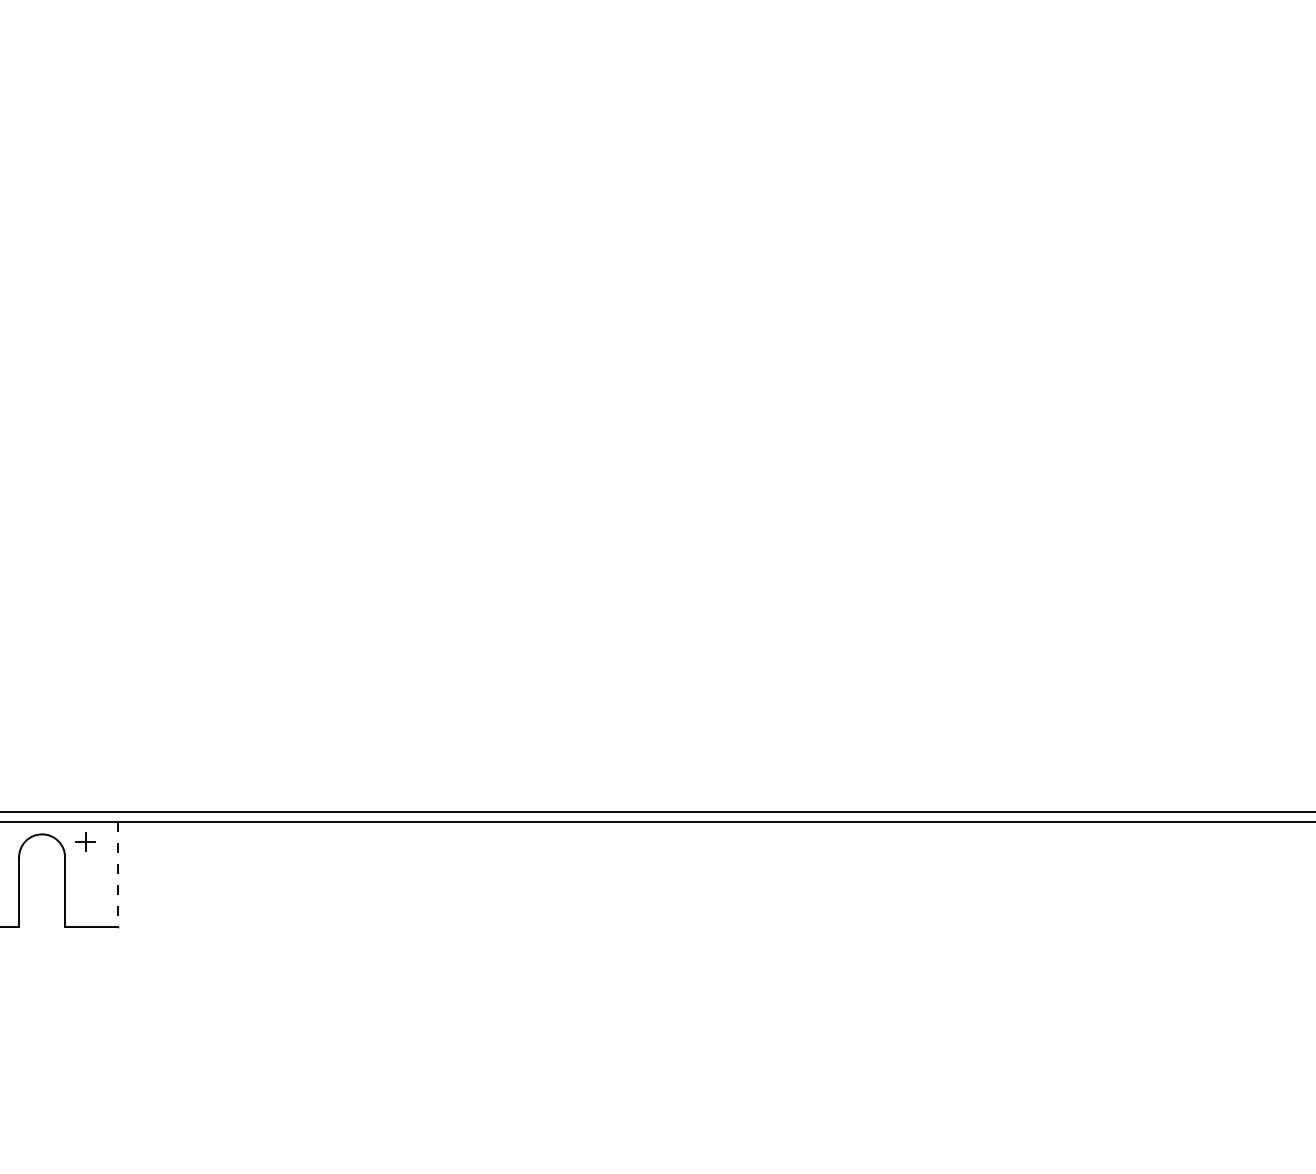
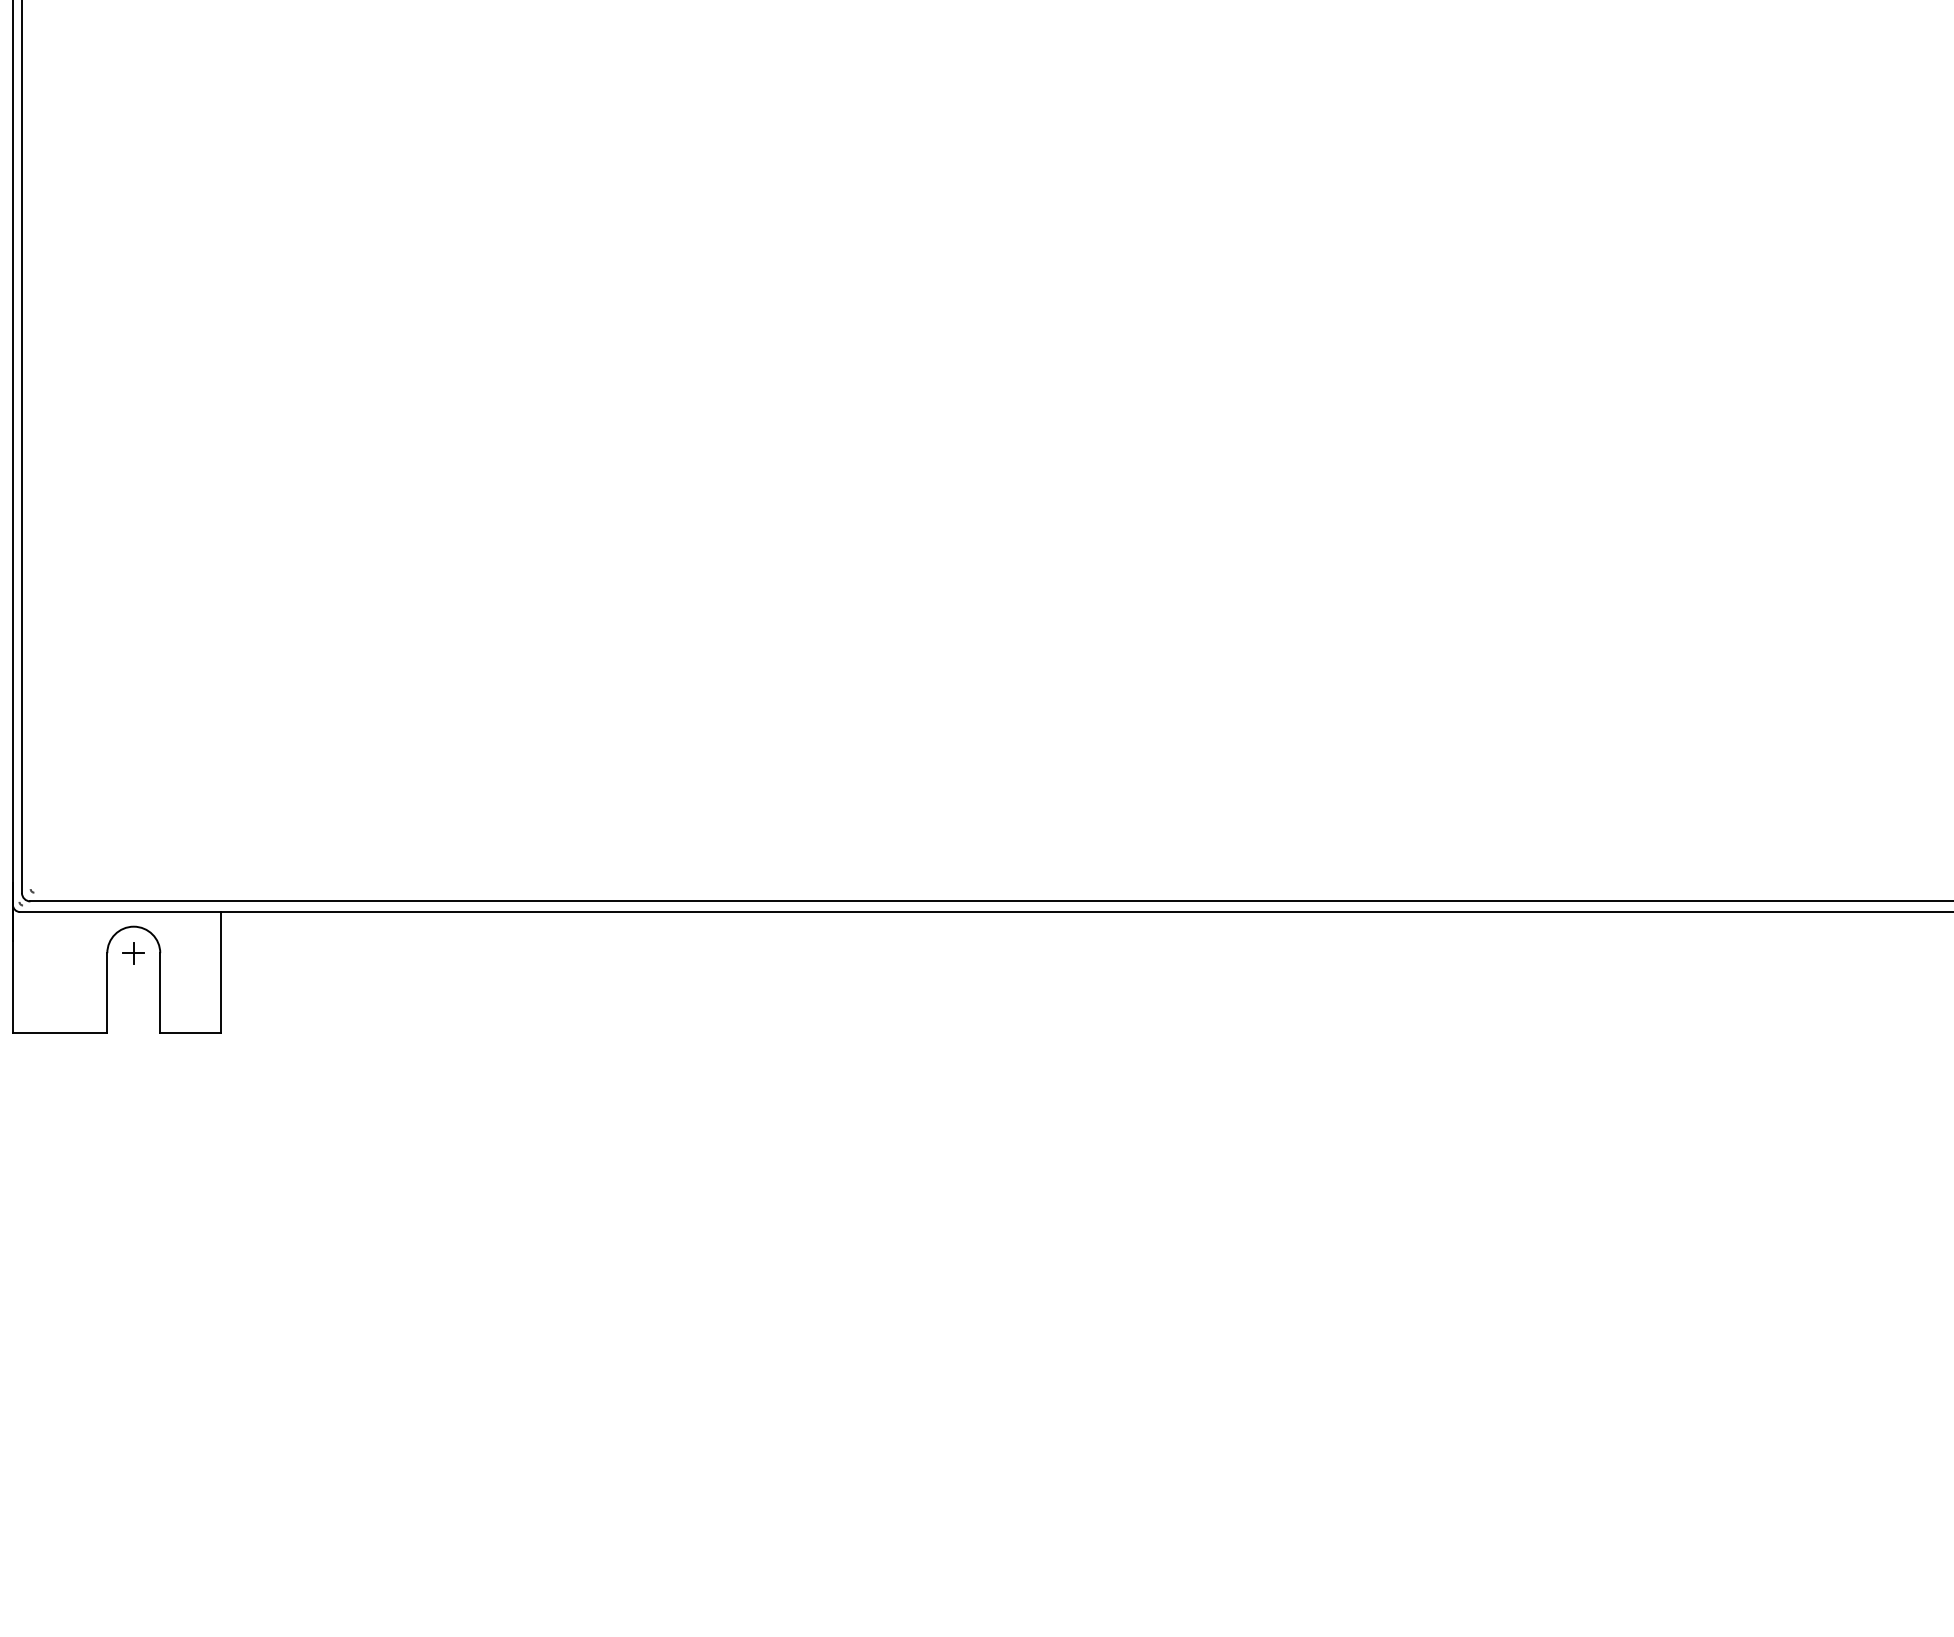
part: (85, 842) -> (133, 953), moved
line: (117, 875) -> (220, 973), dashed -> solid

